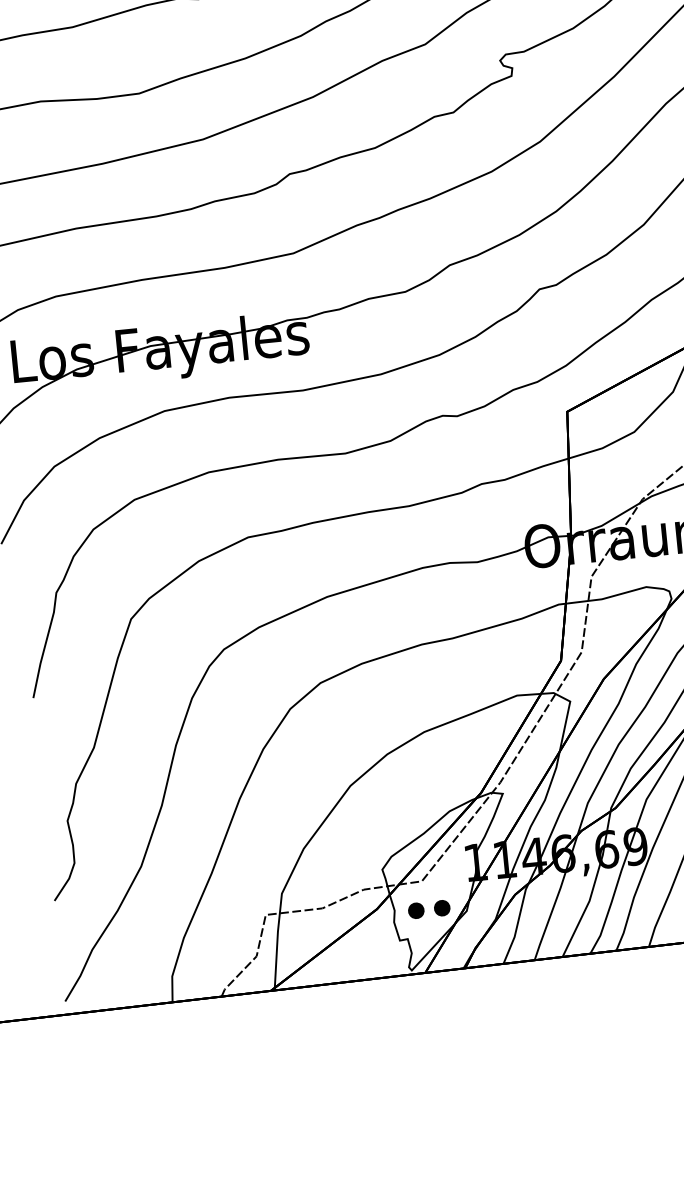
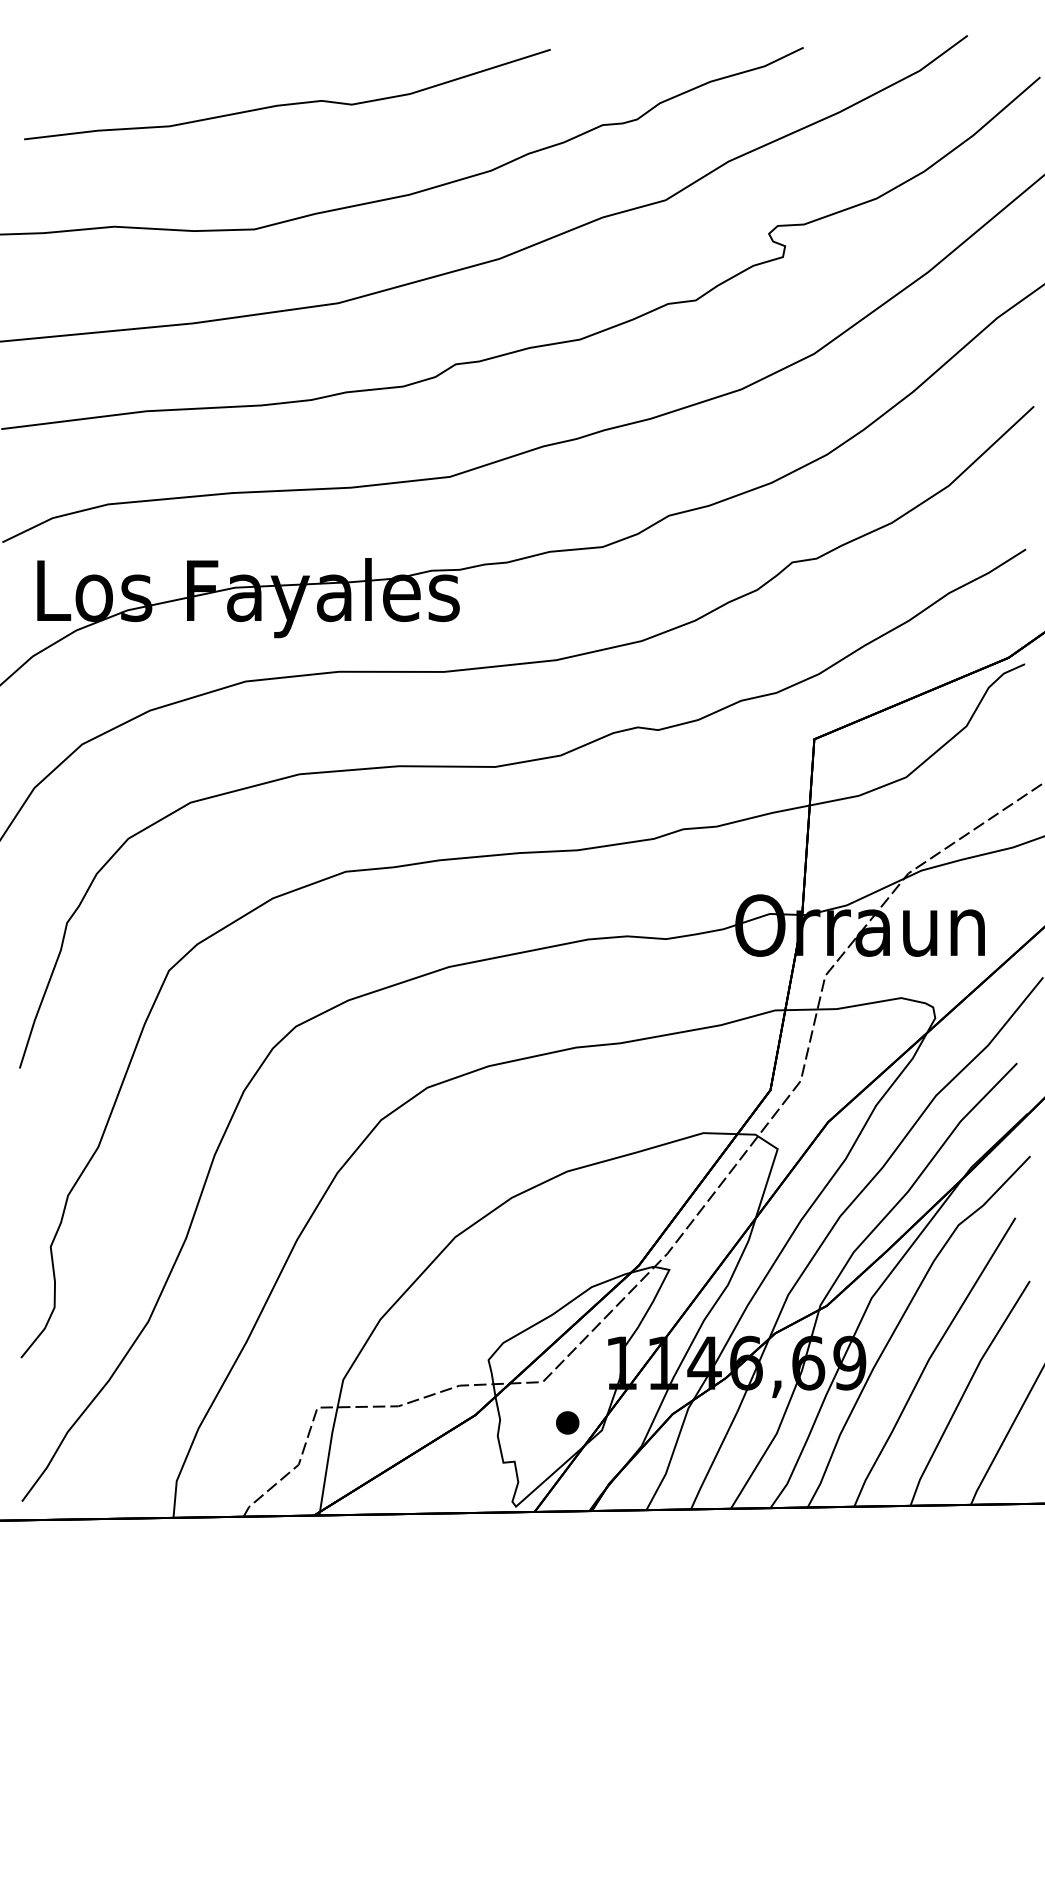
part: (416, 910) -> (530, 1422), removed

